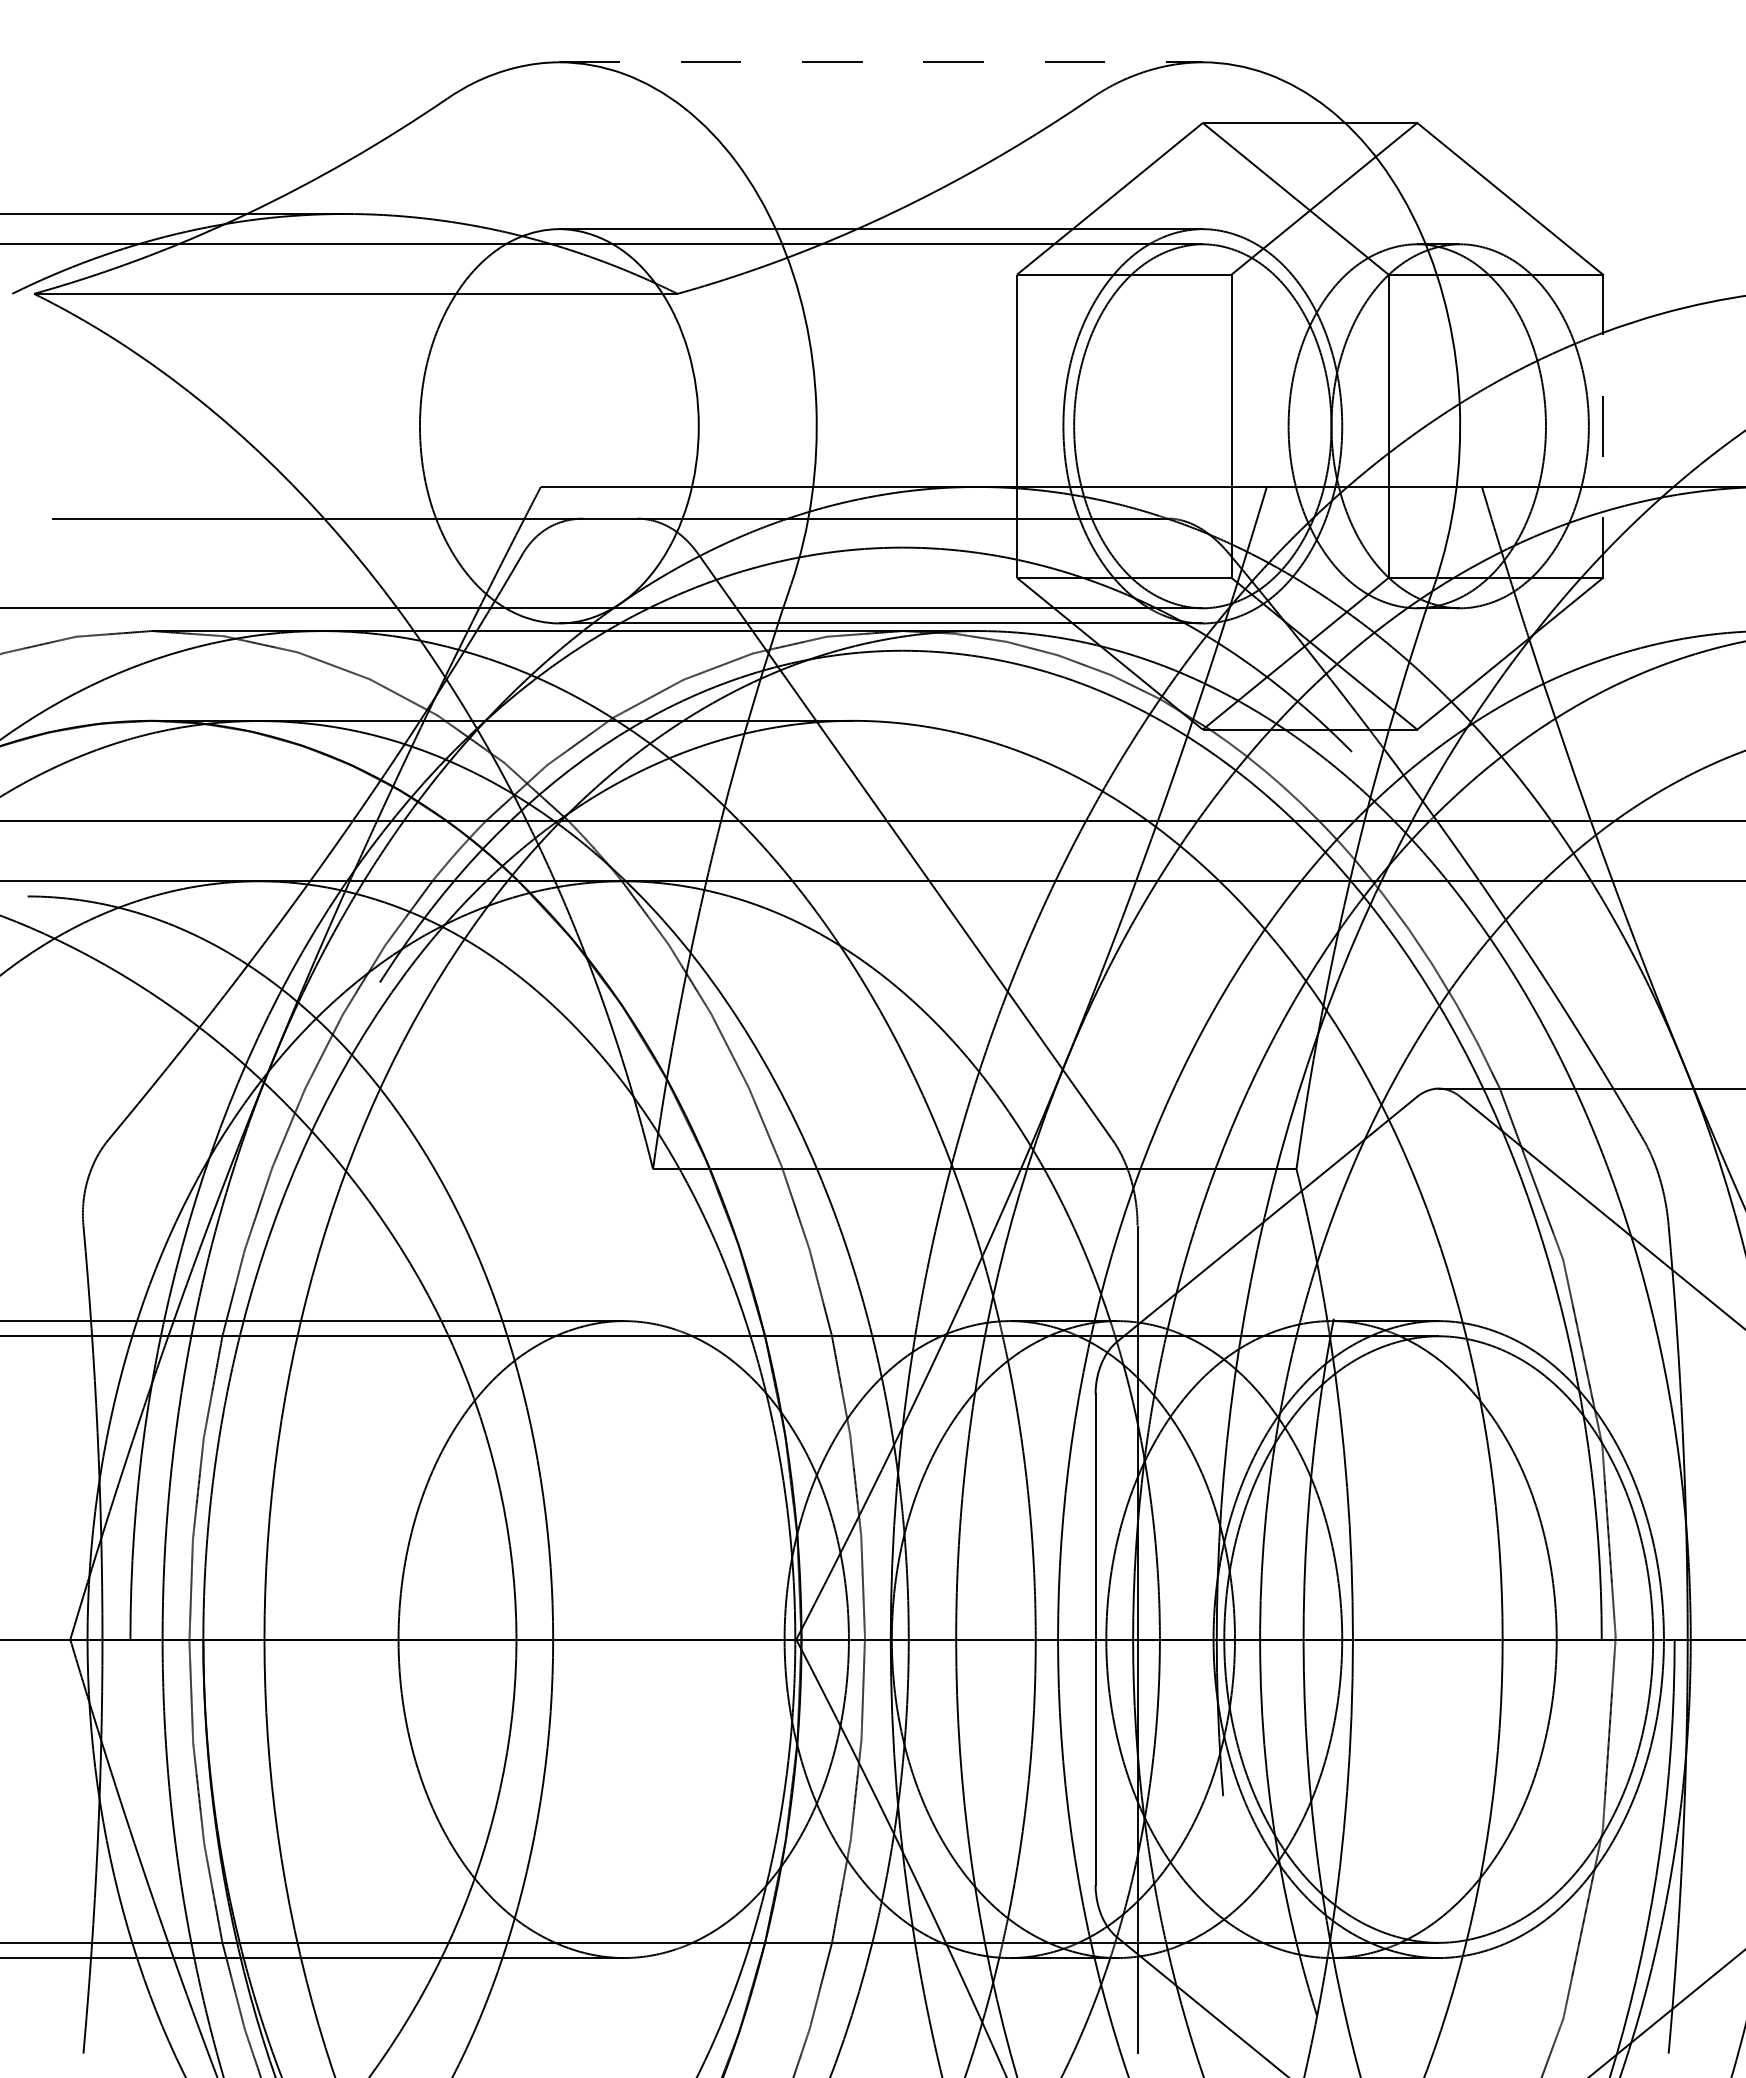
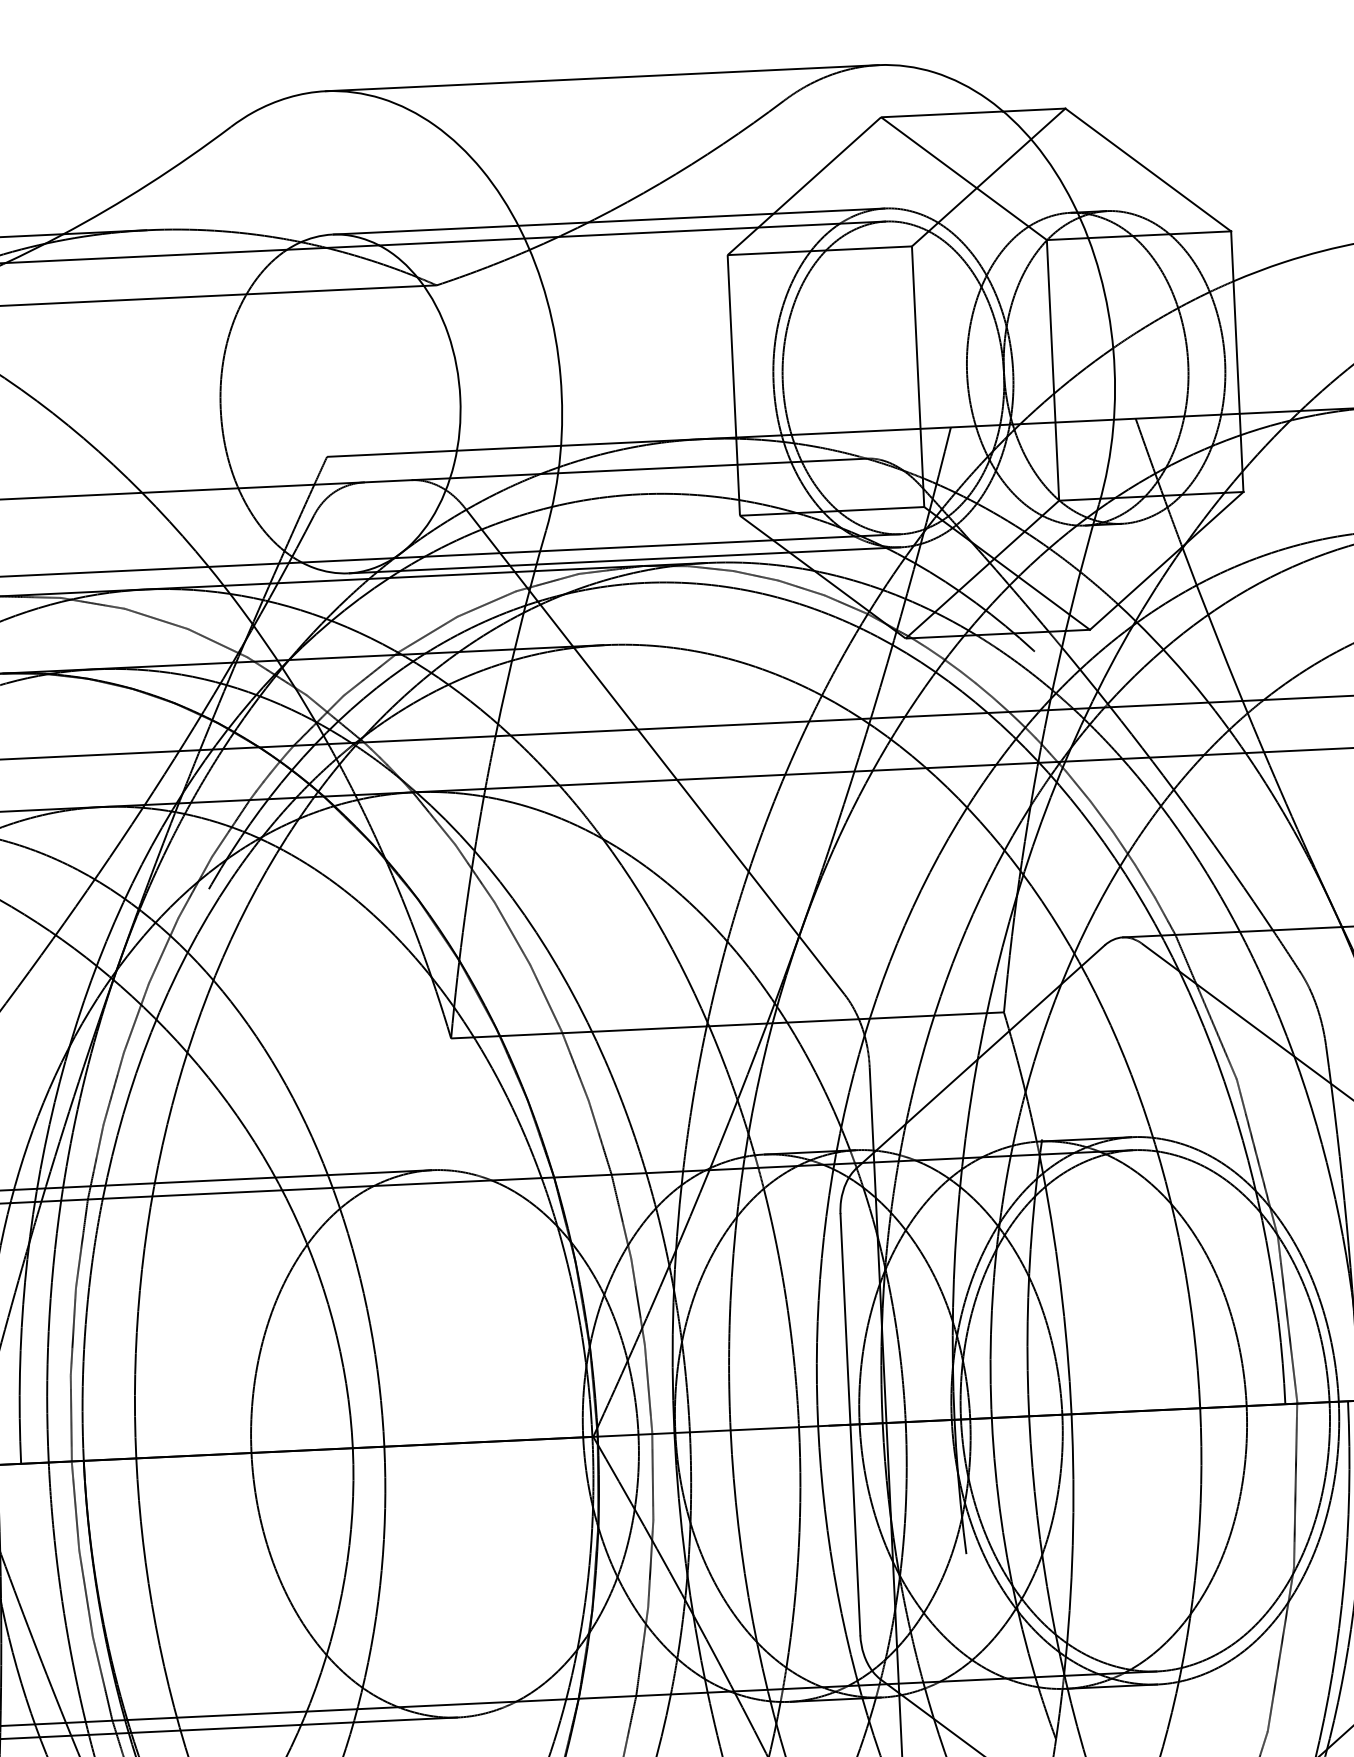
line: (881, 62) -> (602, 78), dashed -> solid
line: (1603, 426) -> (1237, 361), dashed -> solid

